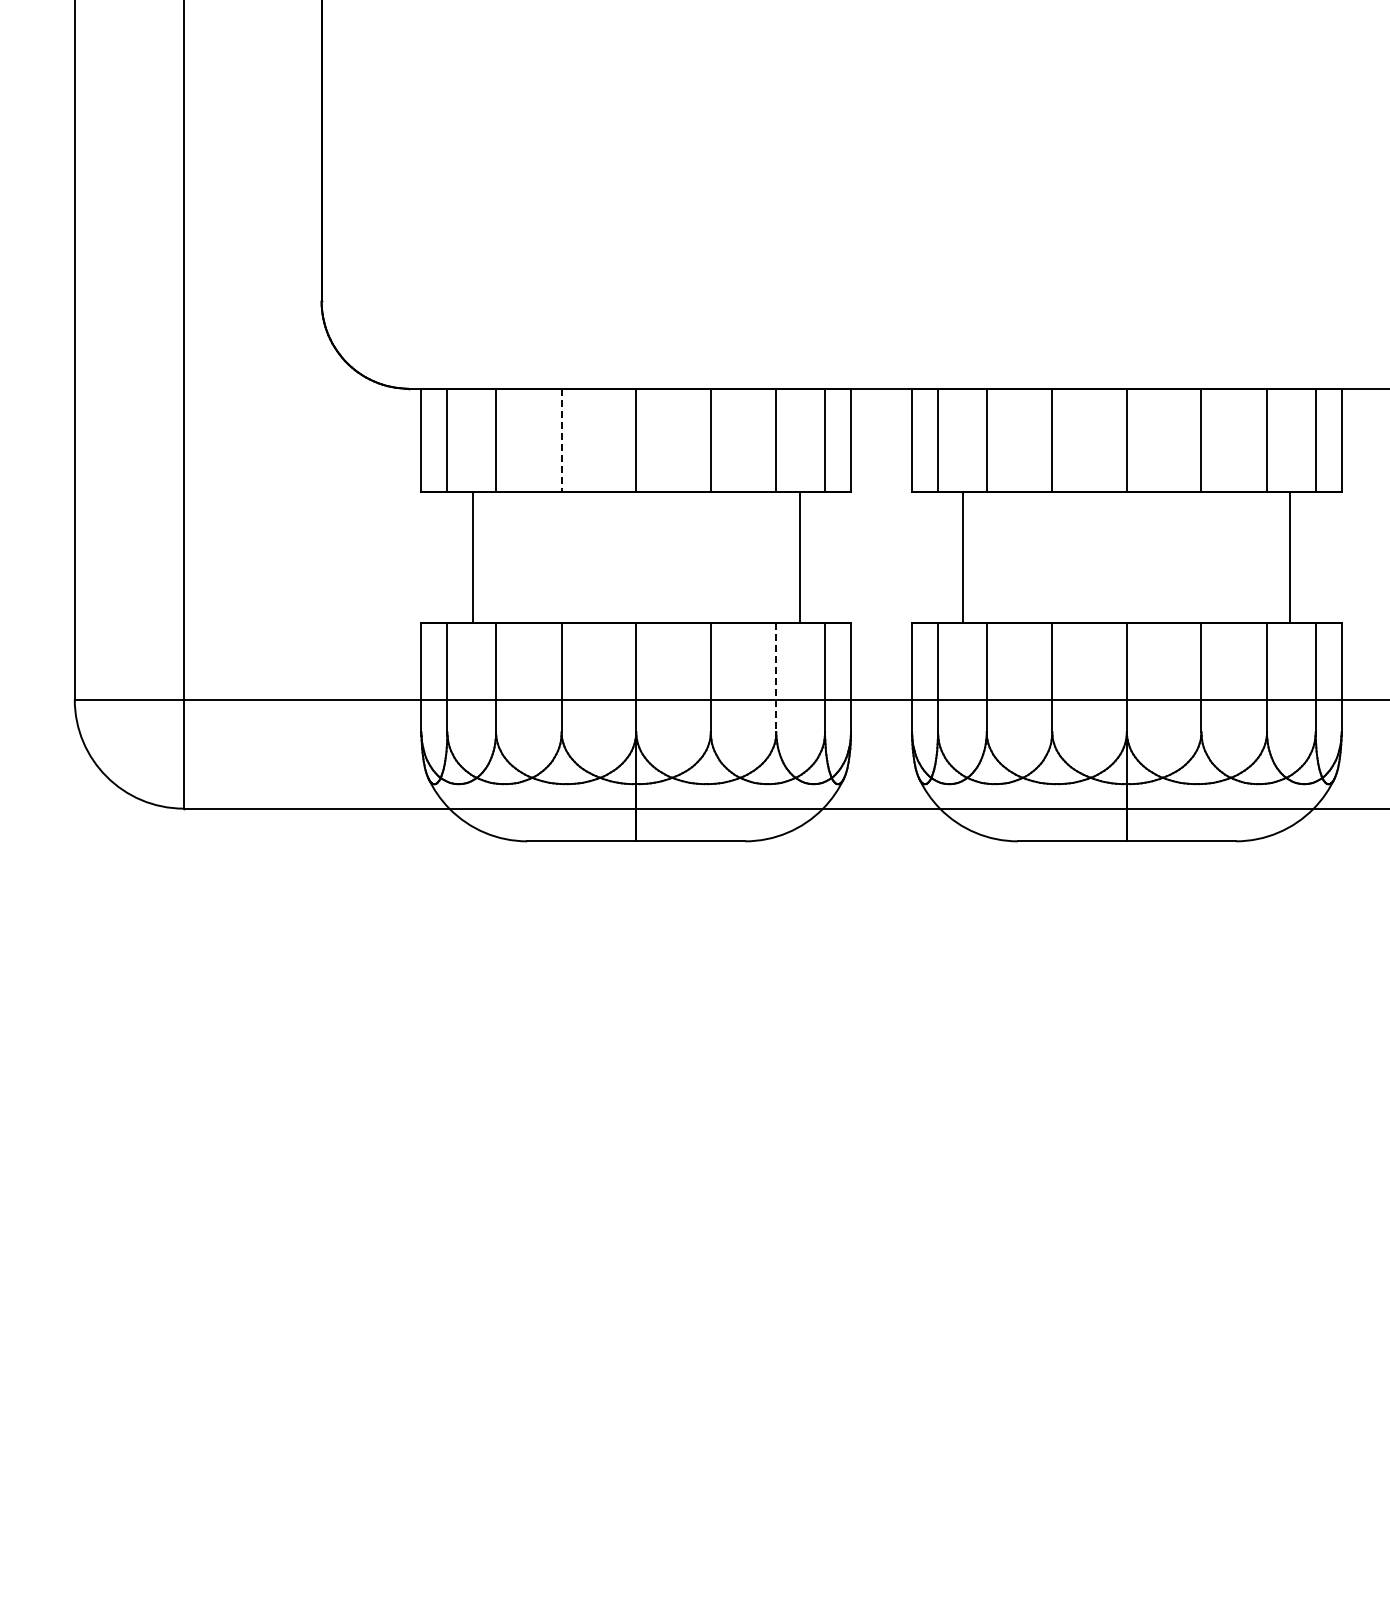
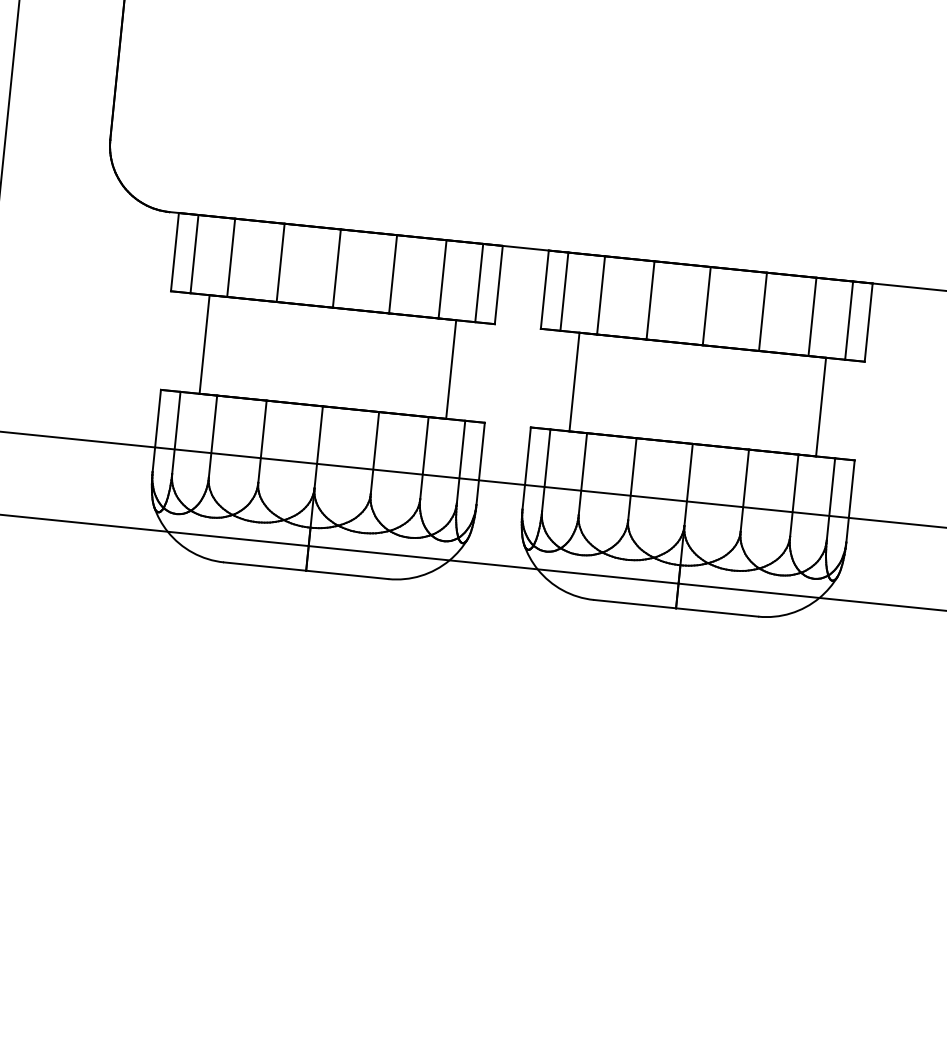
line: (561, 440) -> (280, 262), dashed -> solid
line: (776, 677) -> (424, 457), dashed -> solid

